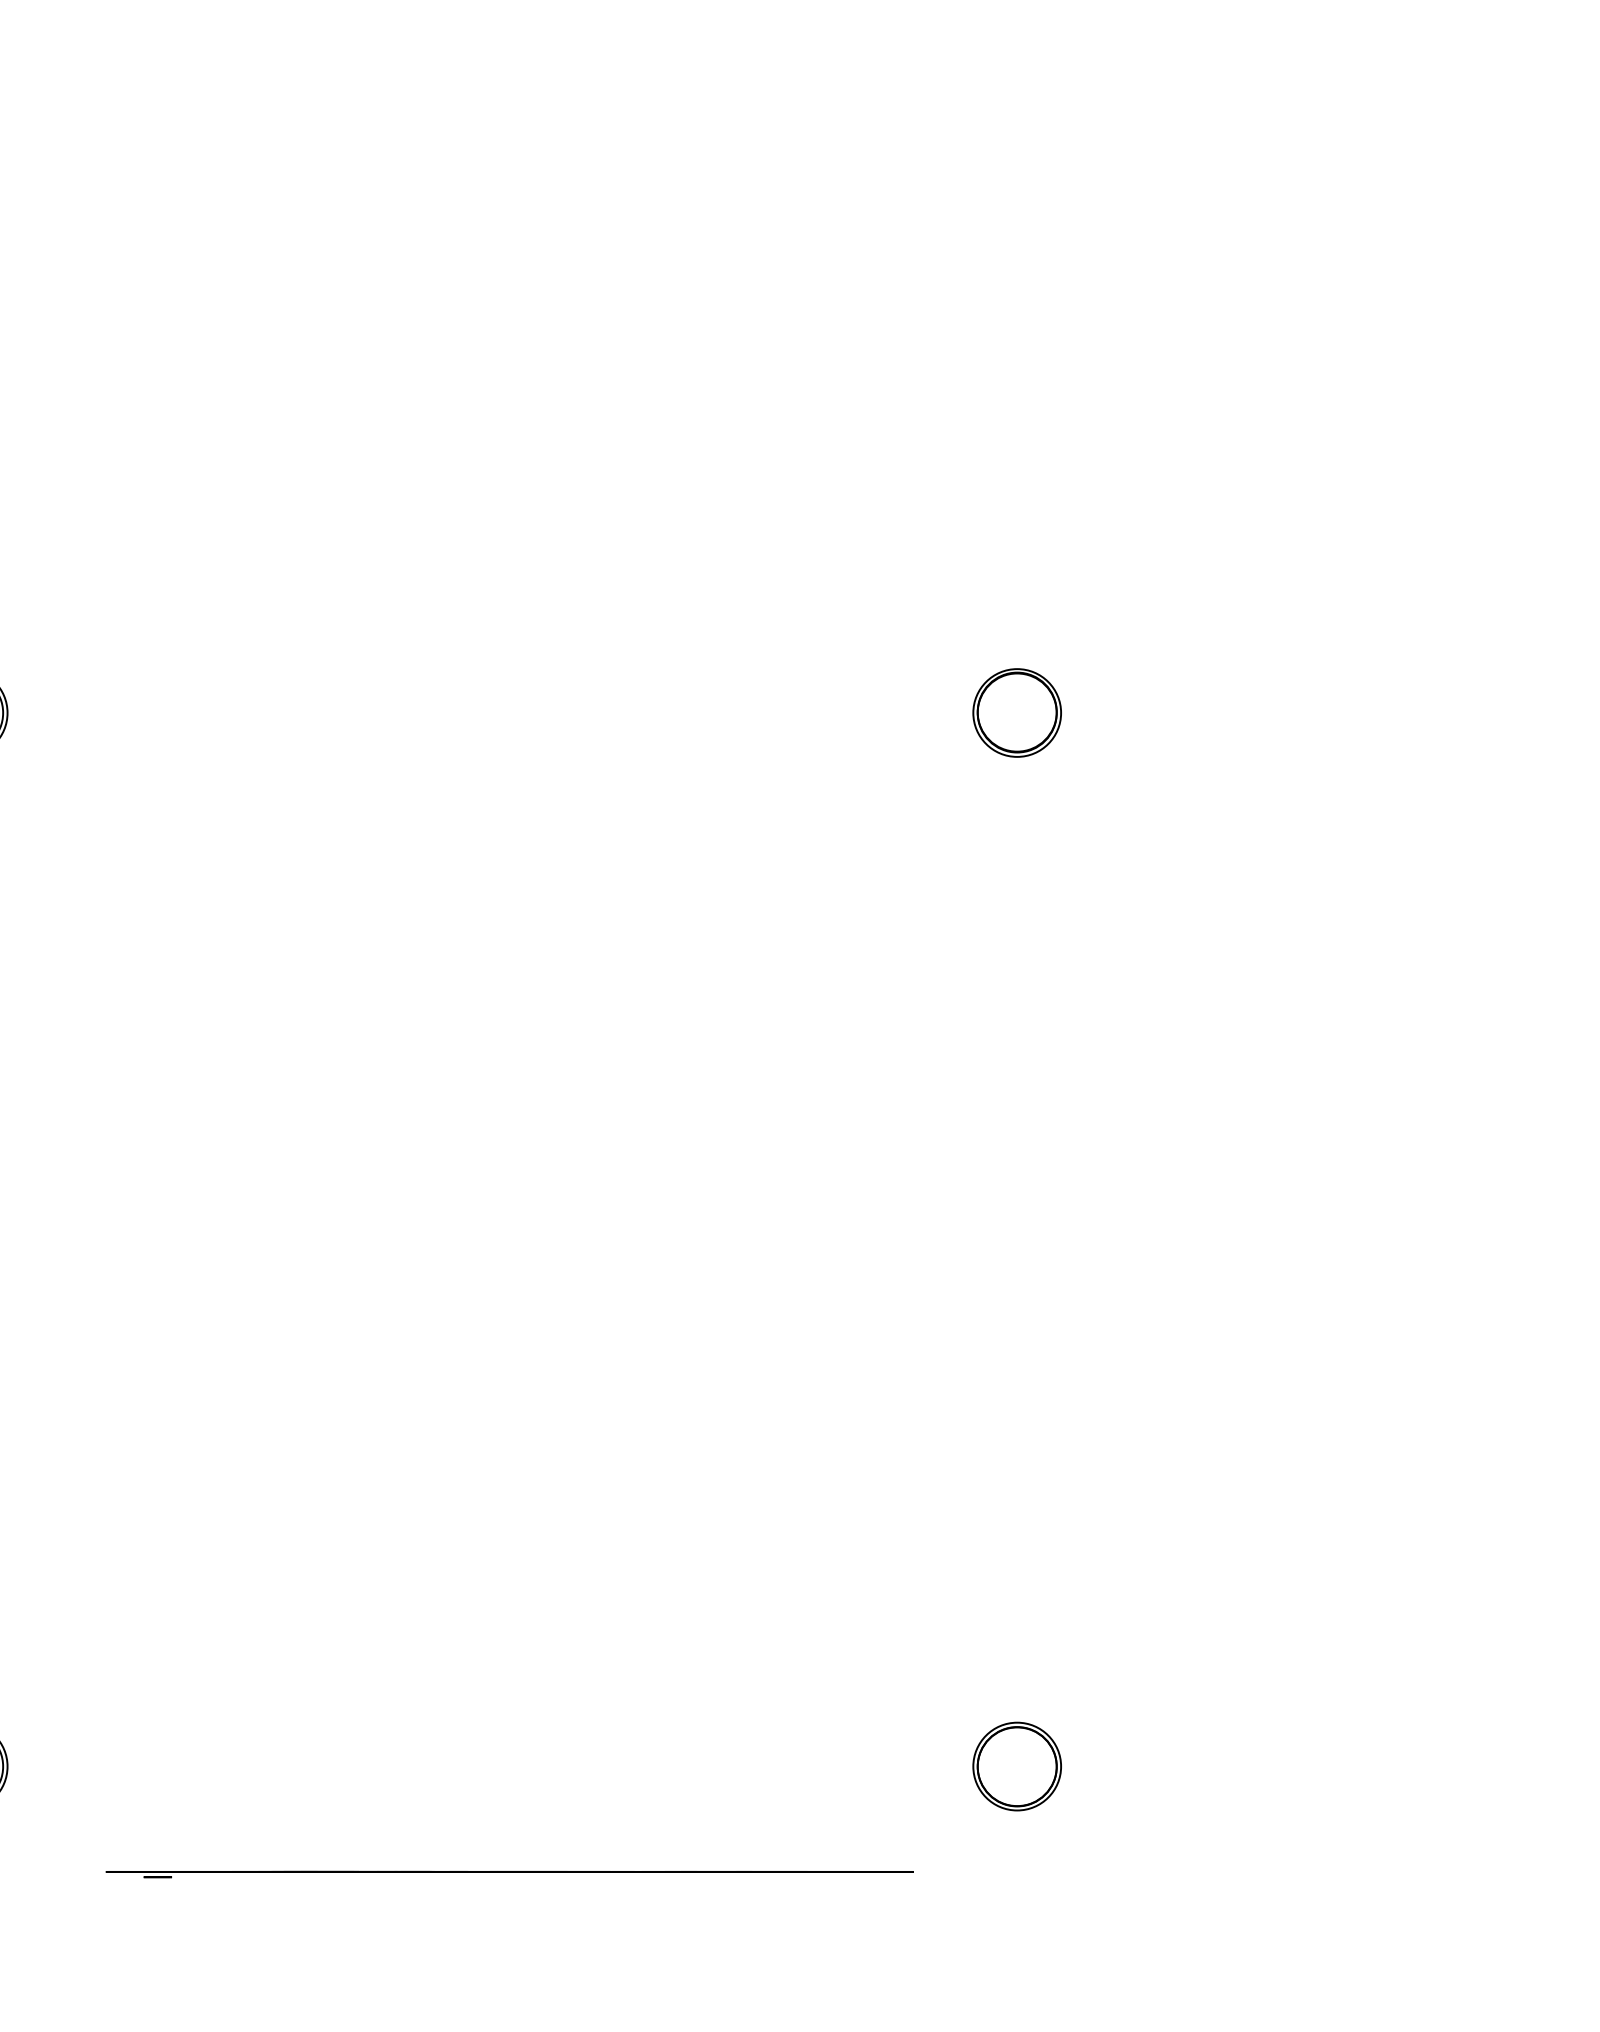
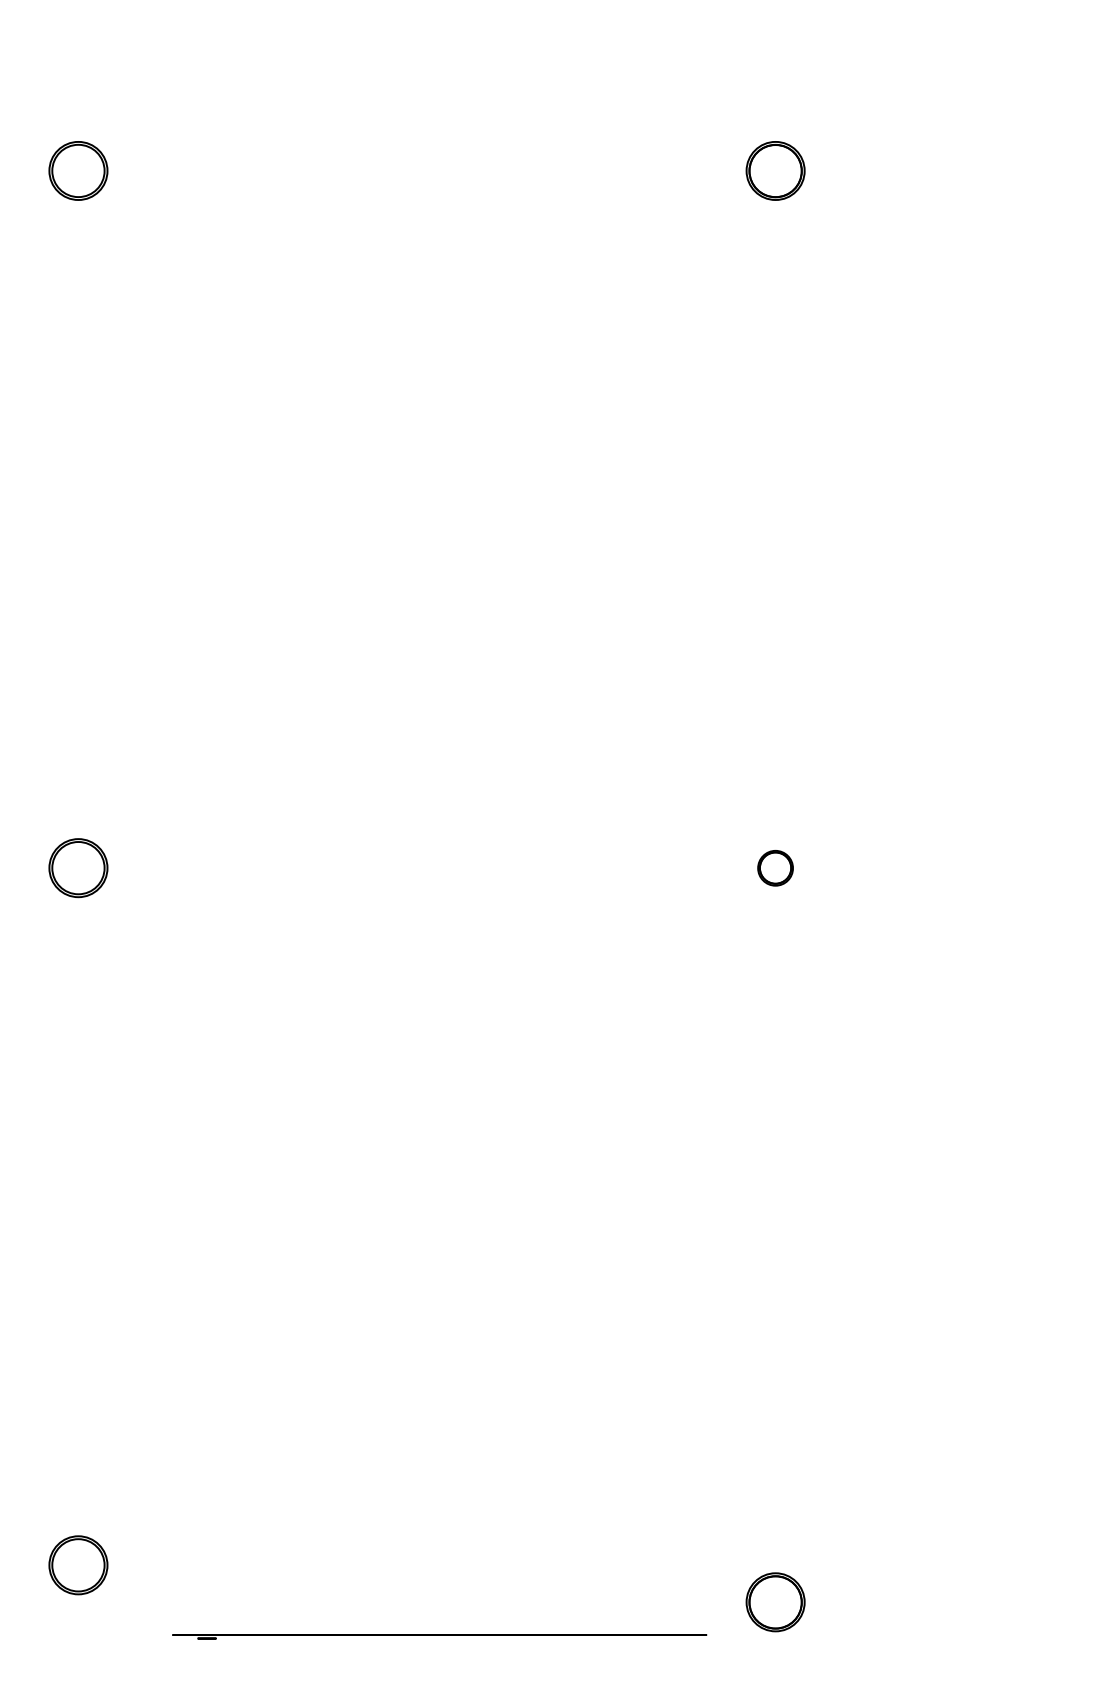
part: (1017, 713) -> (775, 868), size x0.6
part: (1017, 1766) -> (775, 1602), moved

